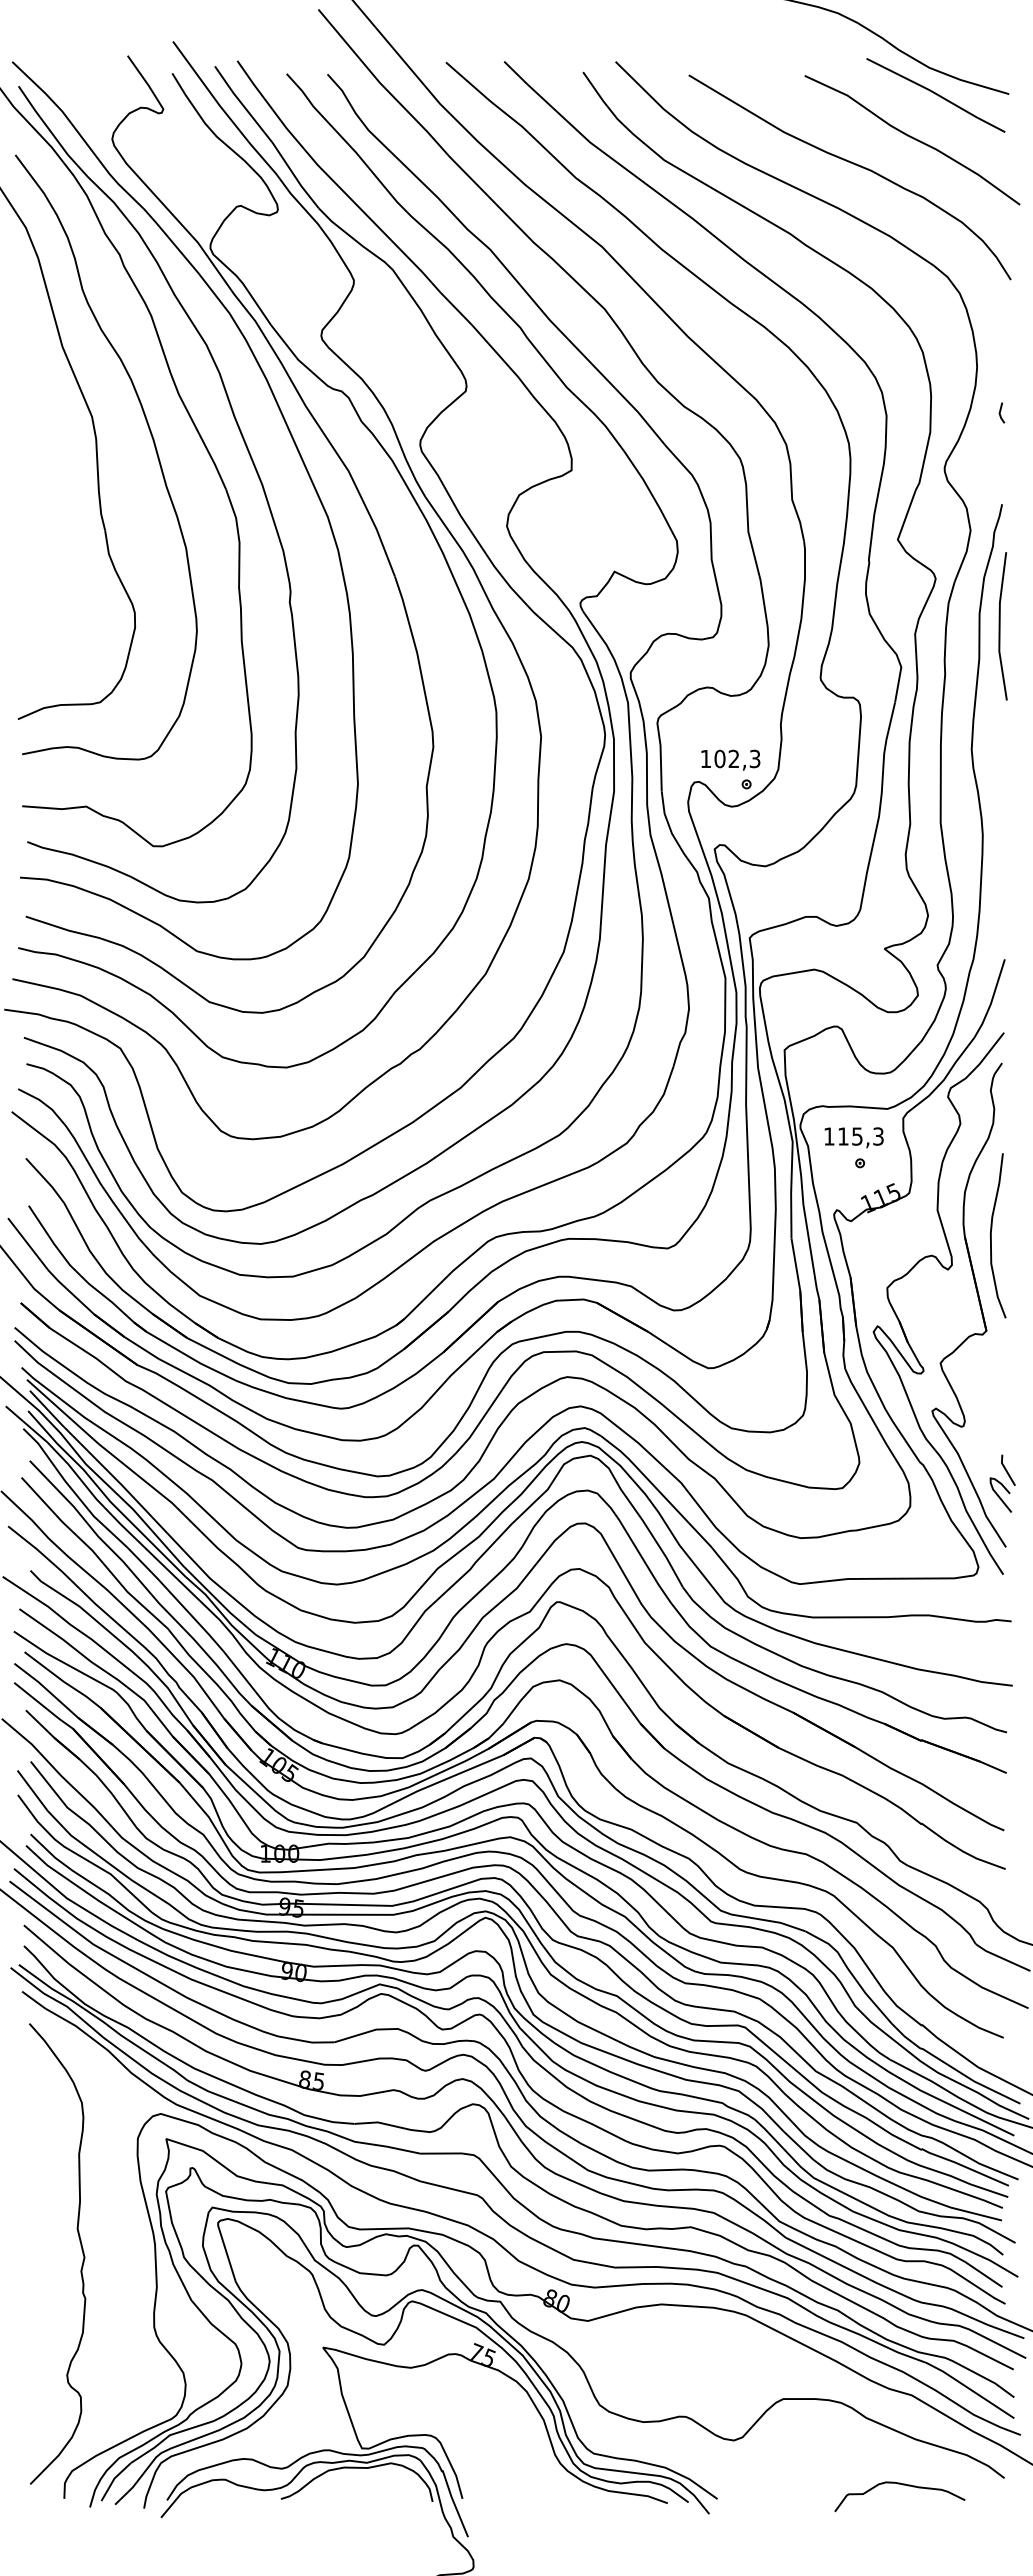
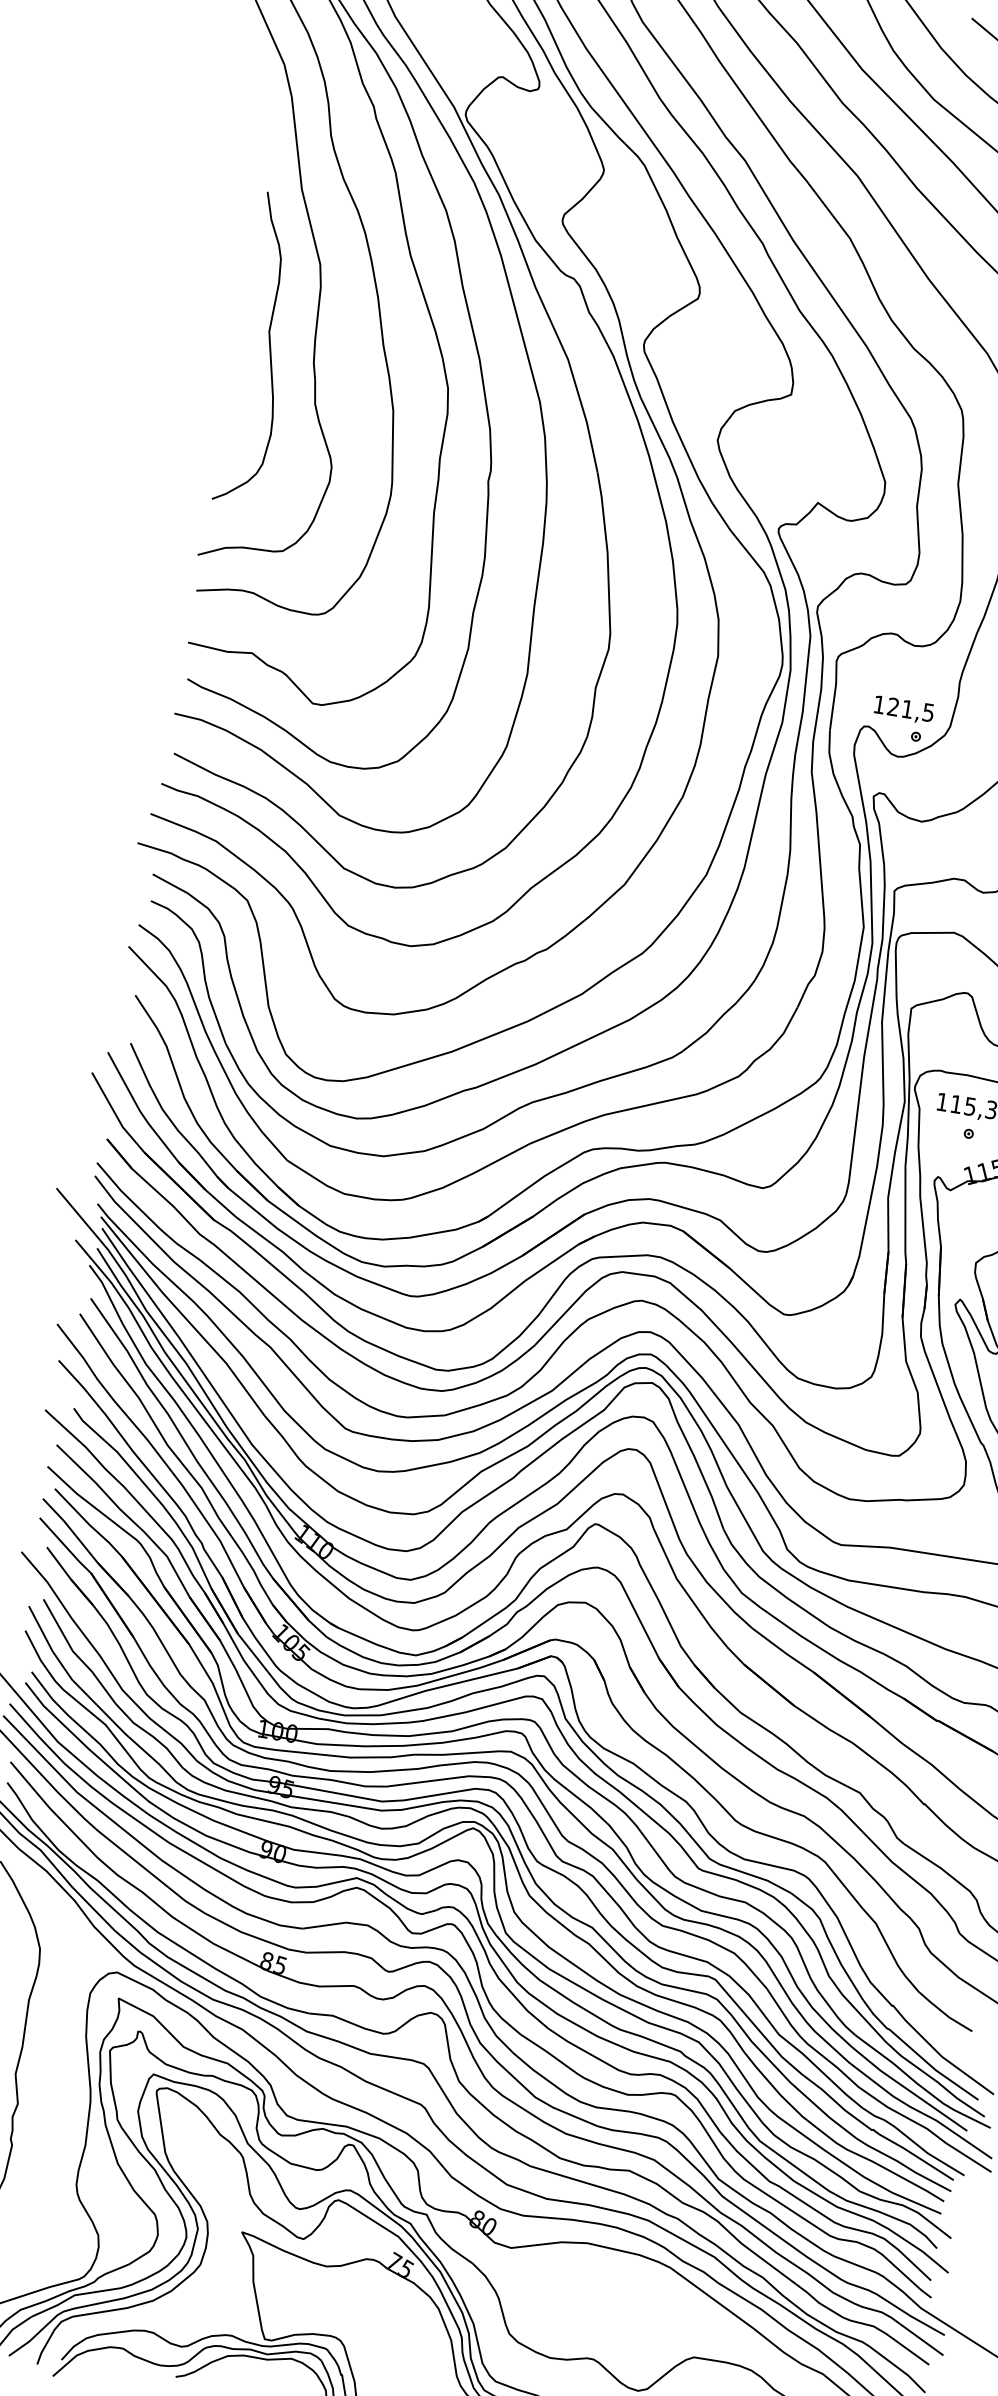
curve: (55, 508) -> (269, 350), added
text: (737, 758) -> (911, 709), 102,3 -> 121,5

